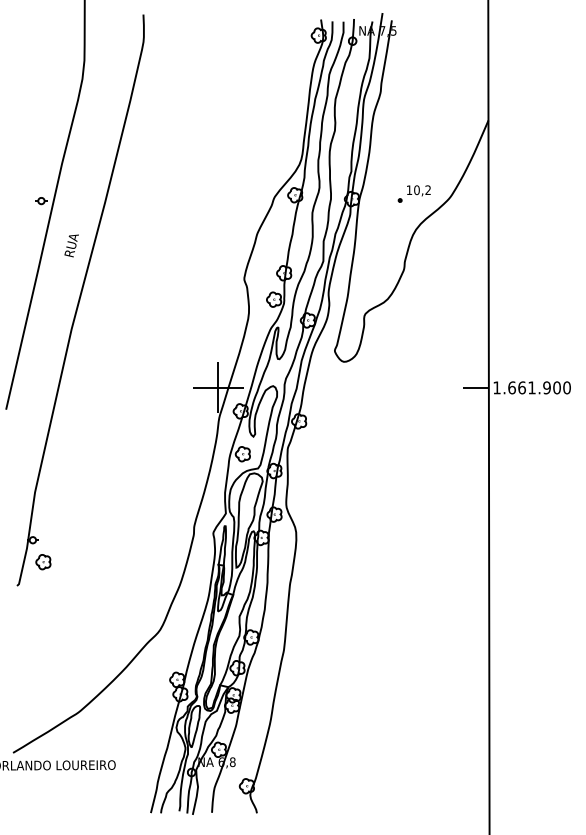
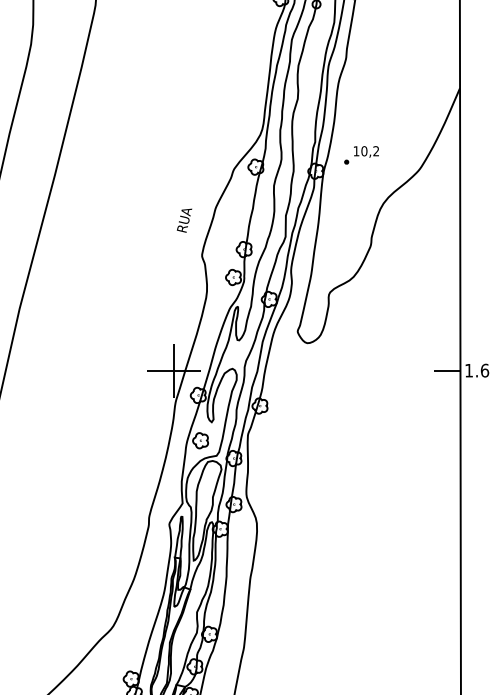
part: (413, 193) -> (360, 154), moved
text: (71, 245) -> (184, 220), moved

